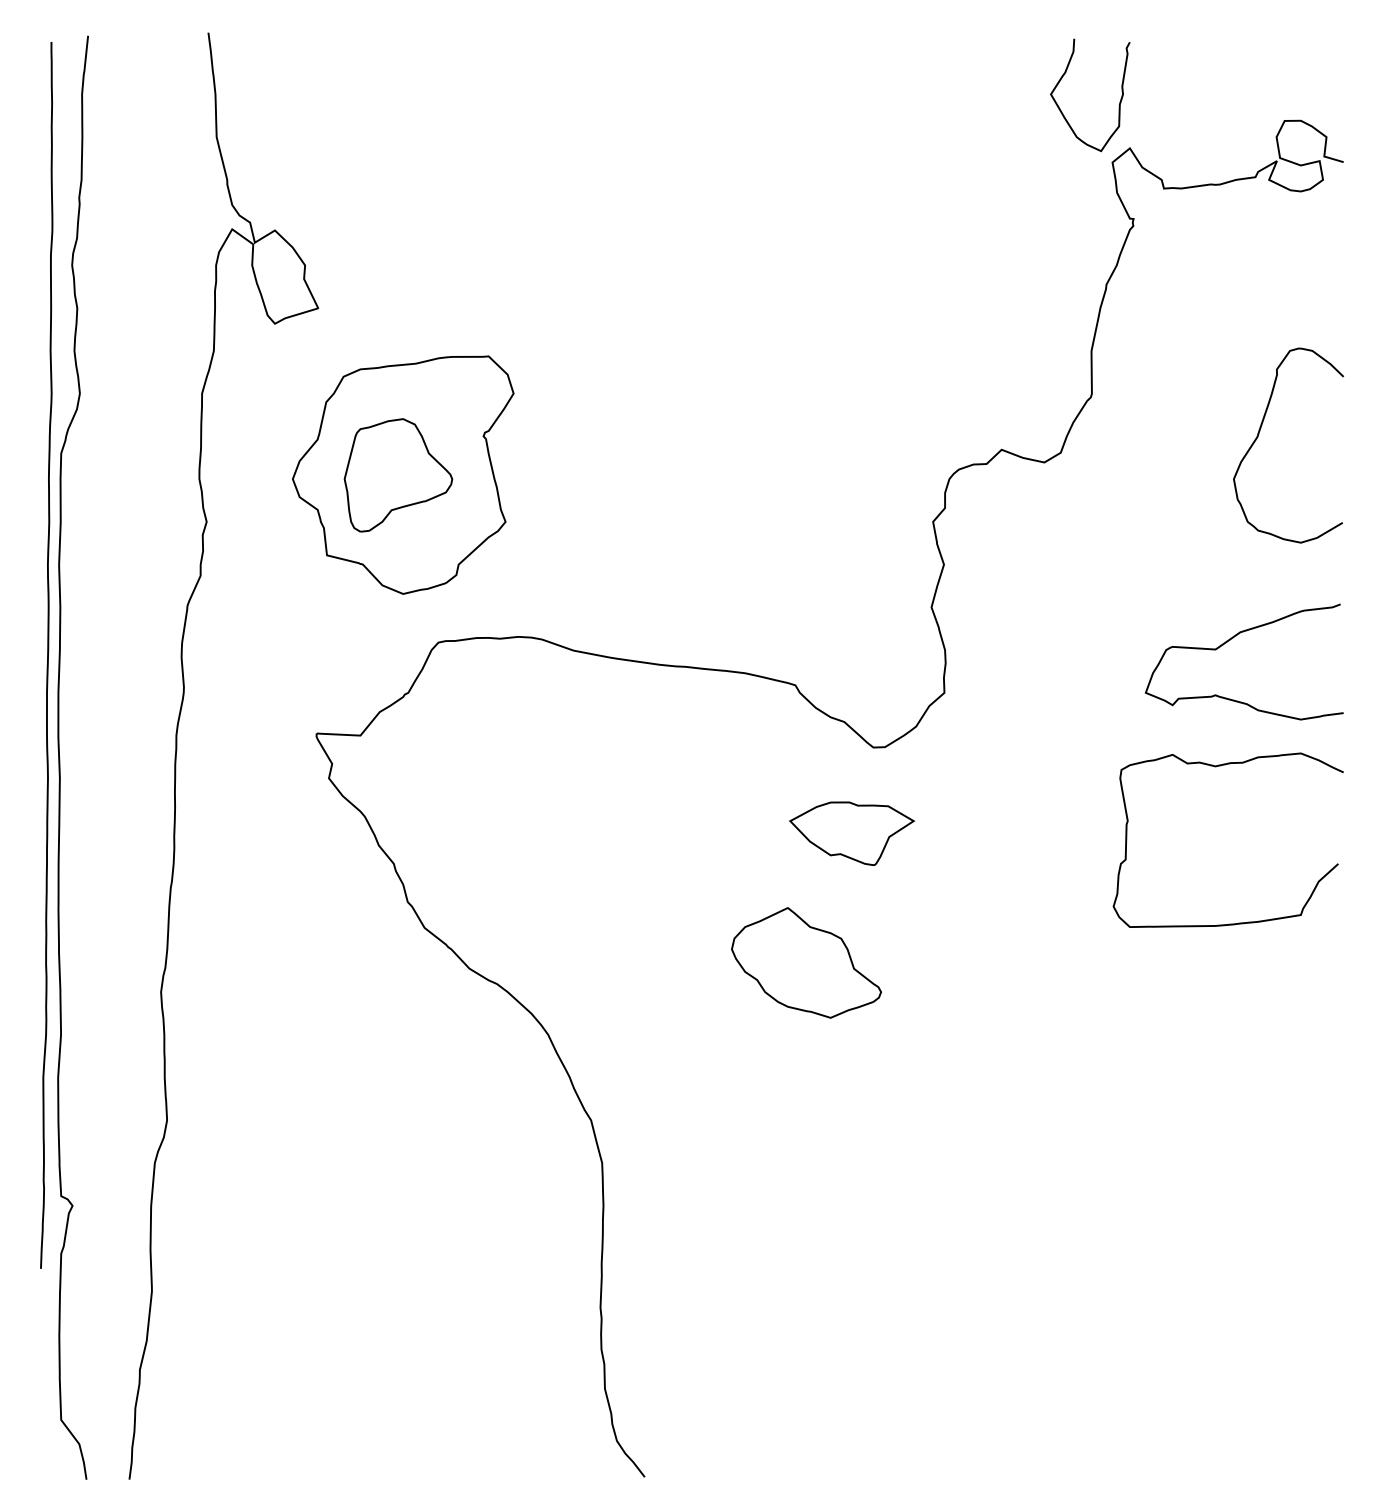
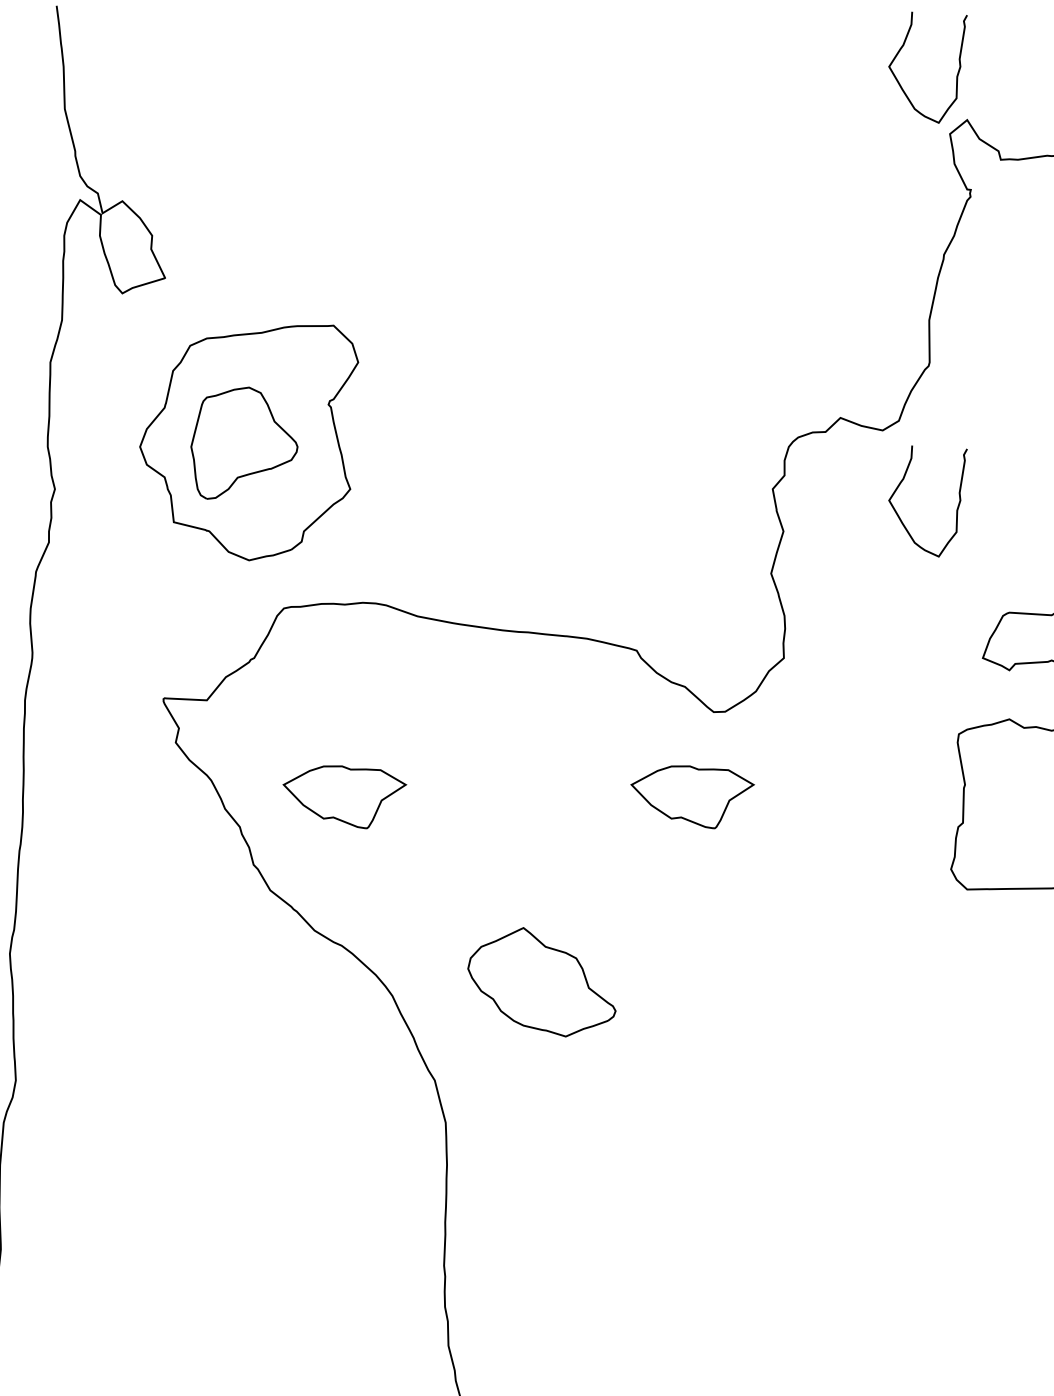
curve: (1119, 540) -> (956, 507), added
part: (500, 833) -> (345, 797), added
part: (806, 962) -> (541, 981), moved

